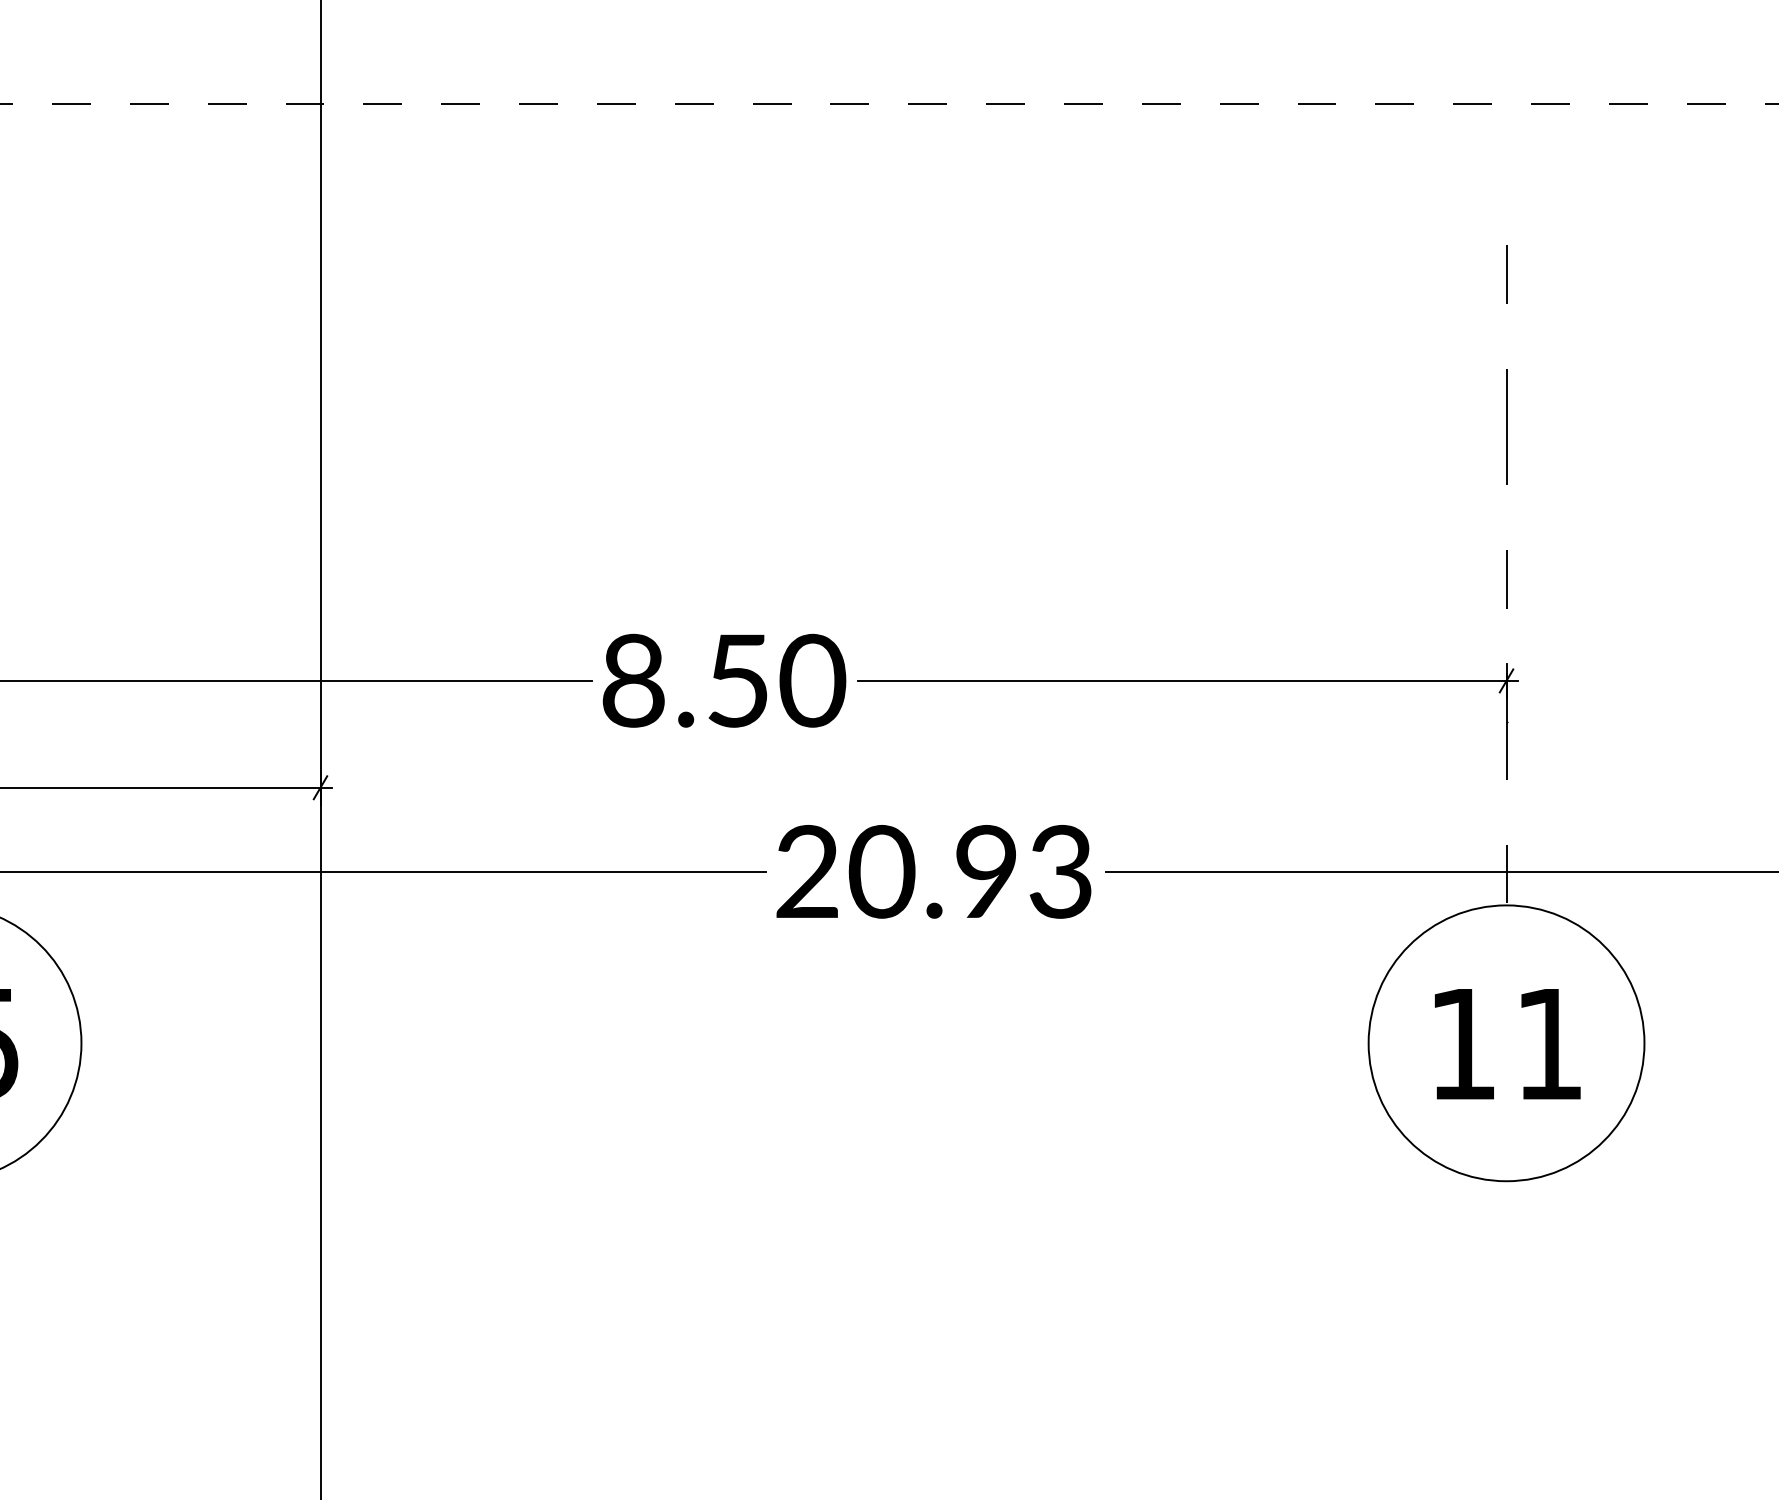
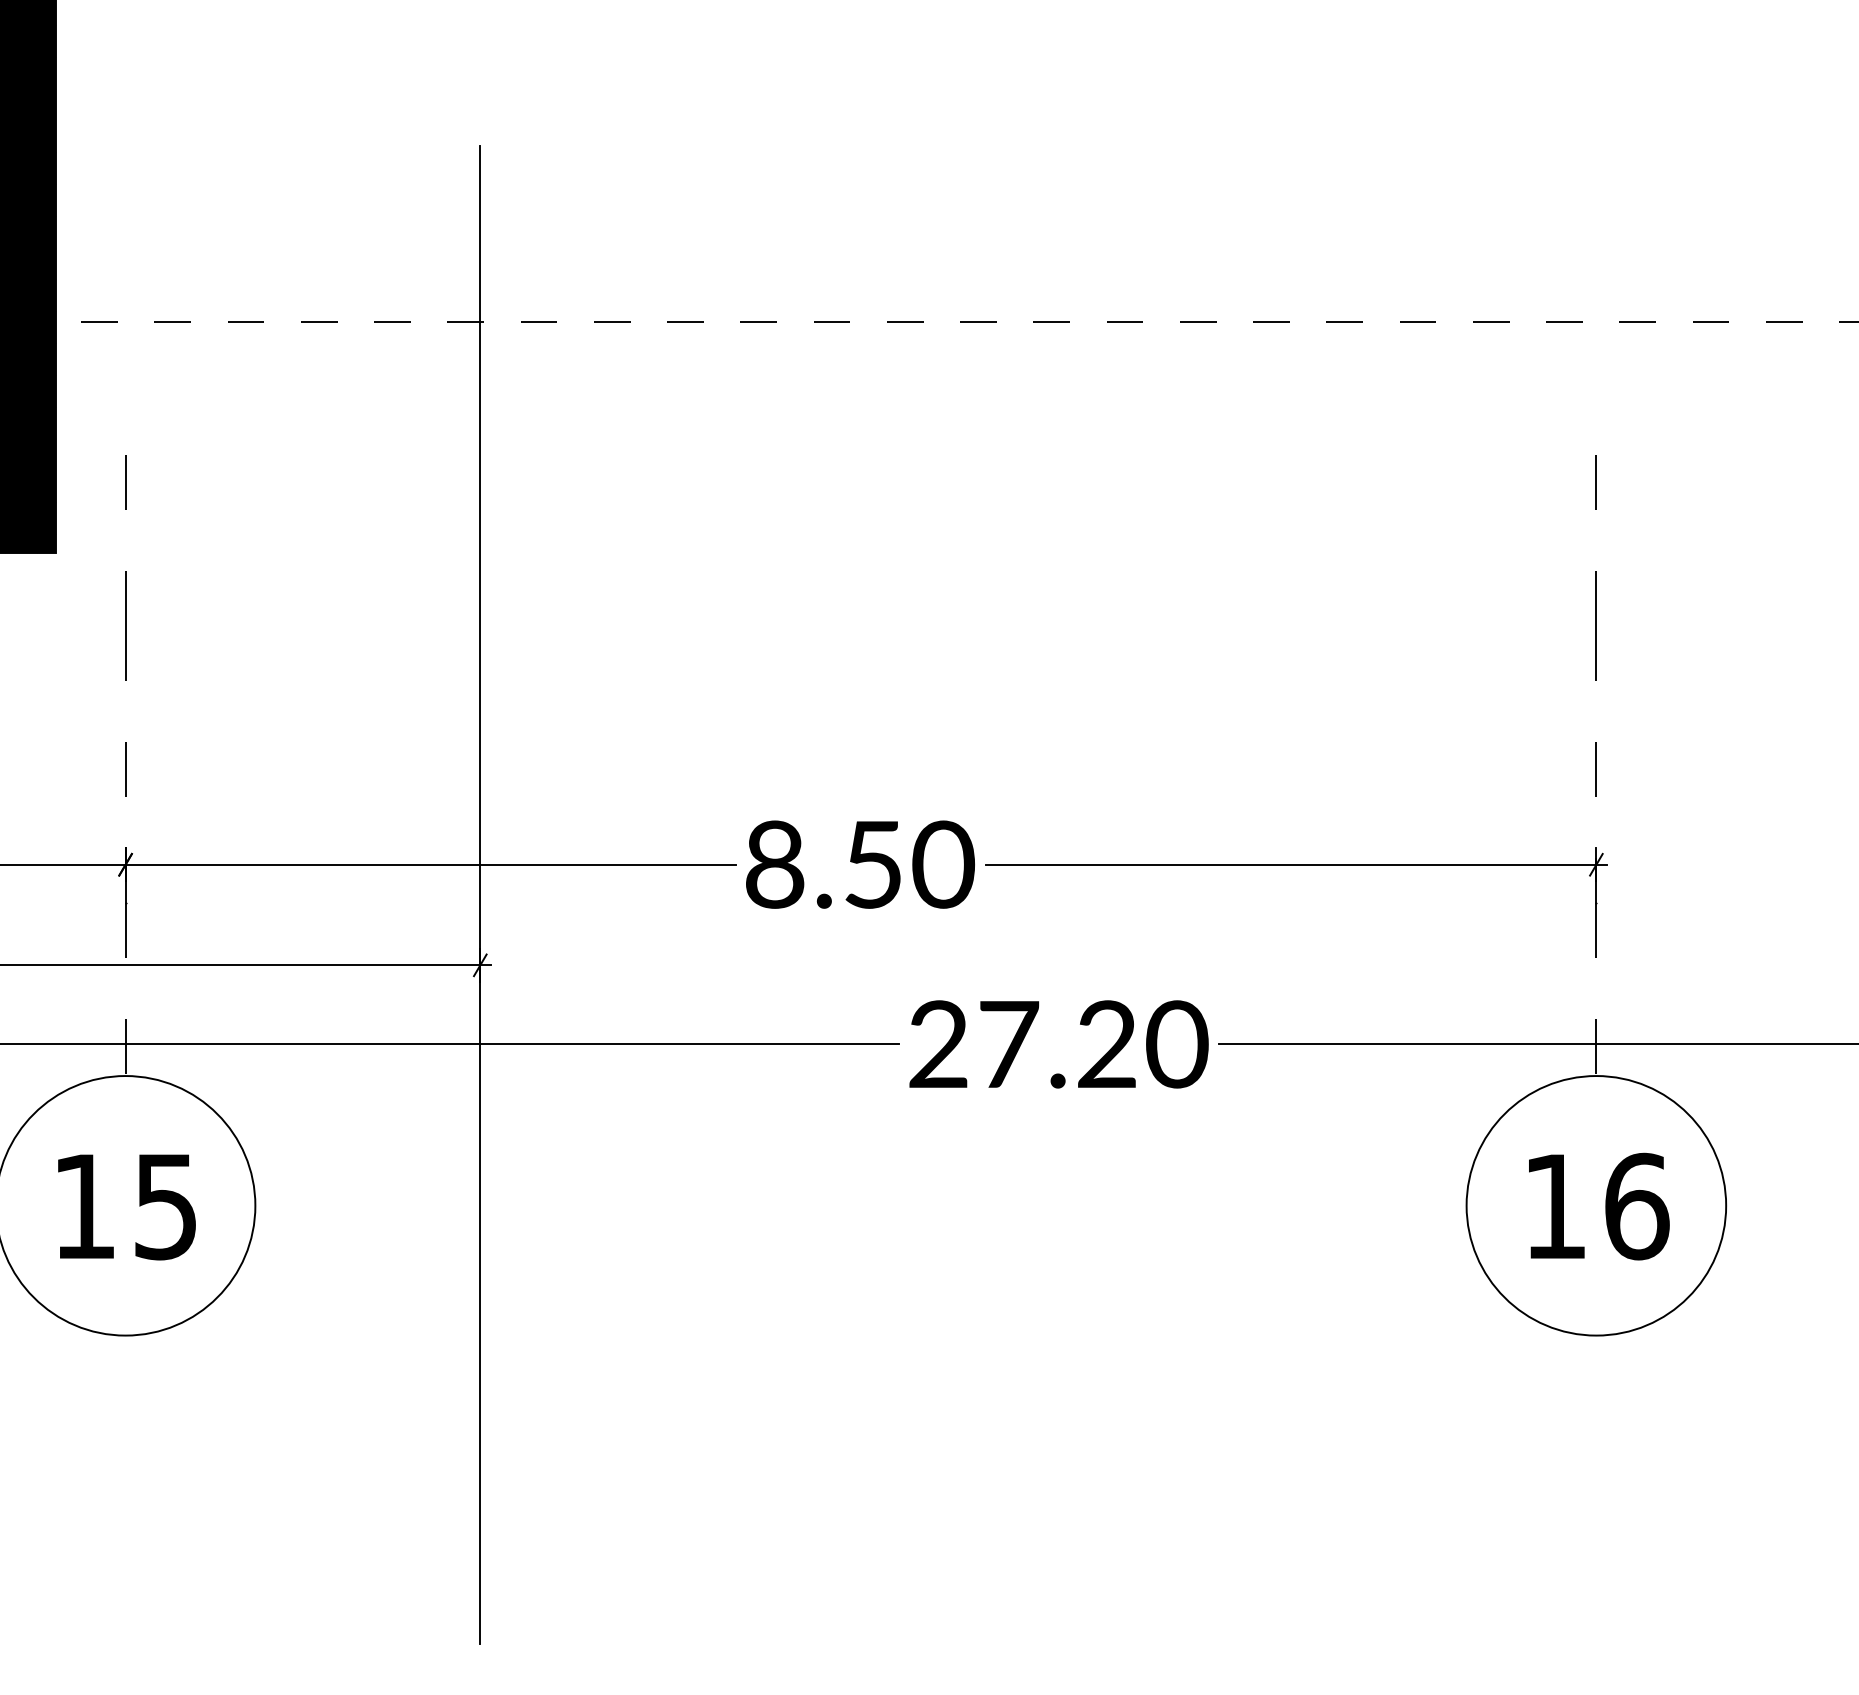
text: (971, 871) -> (1092, 1044), 20.93 -> 27.20
text: (1550, 1044) -> (1637, 1206), 11 -> 16

